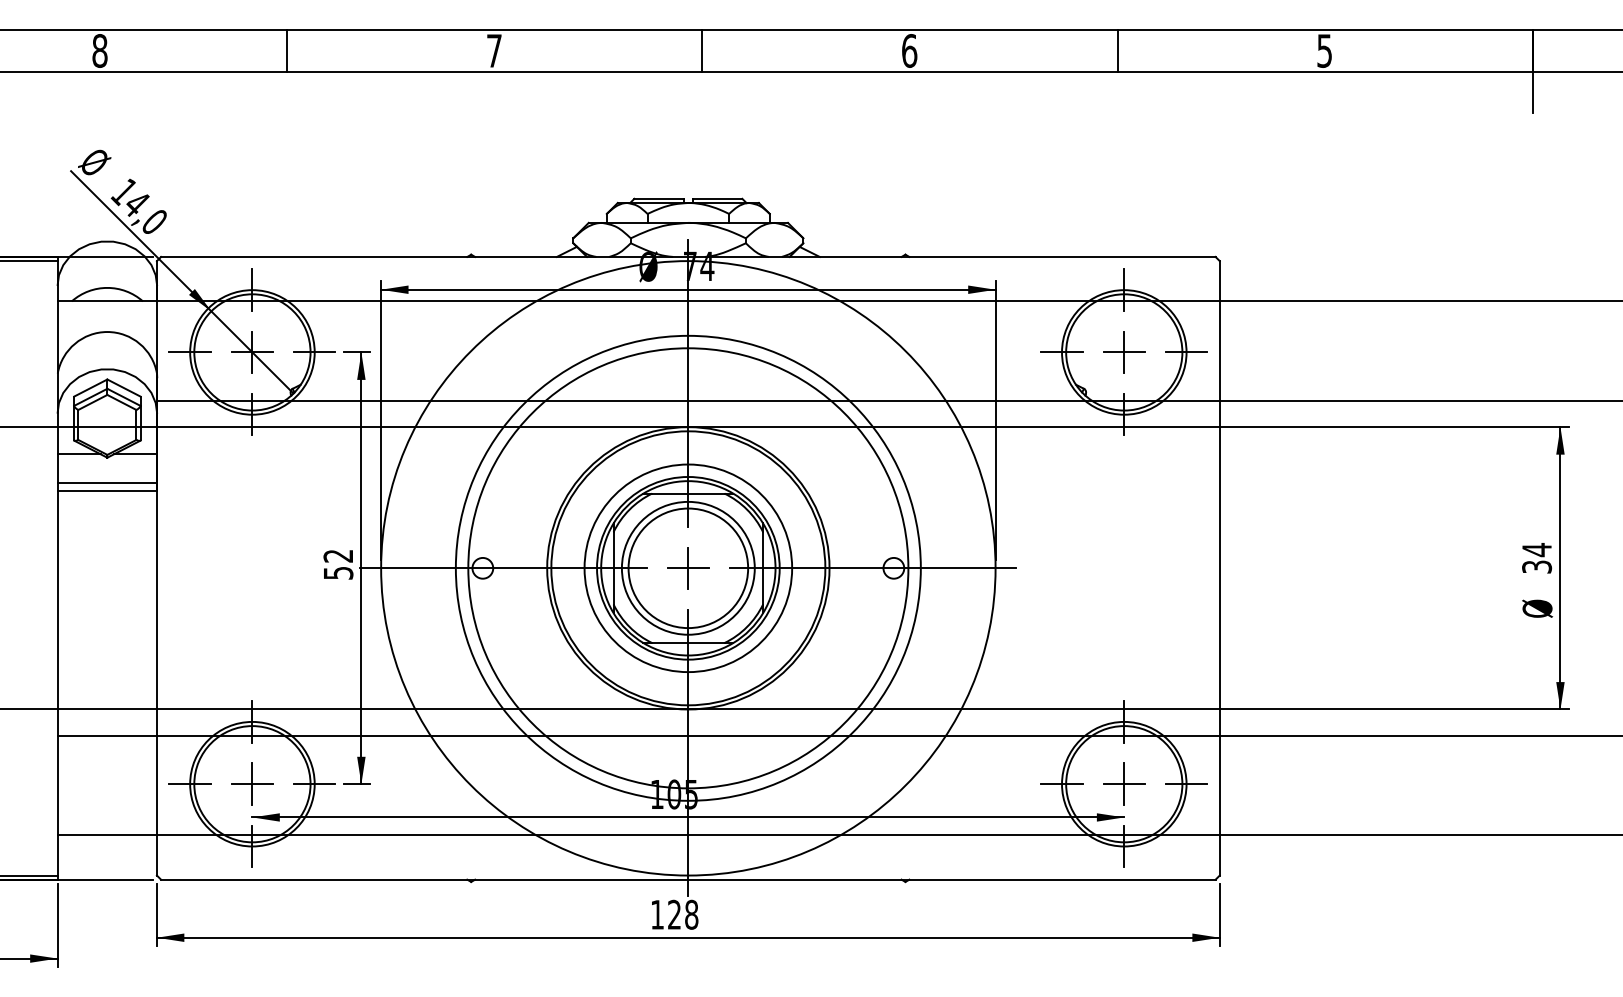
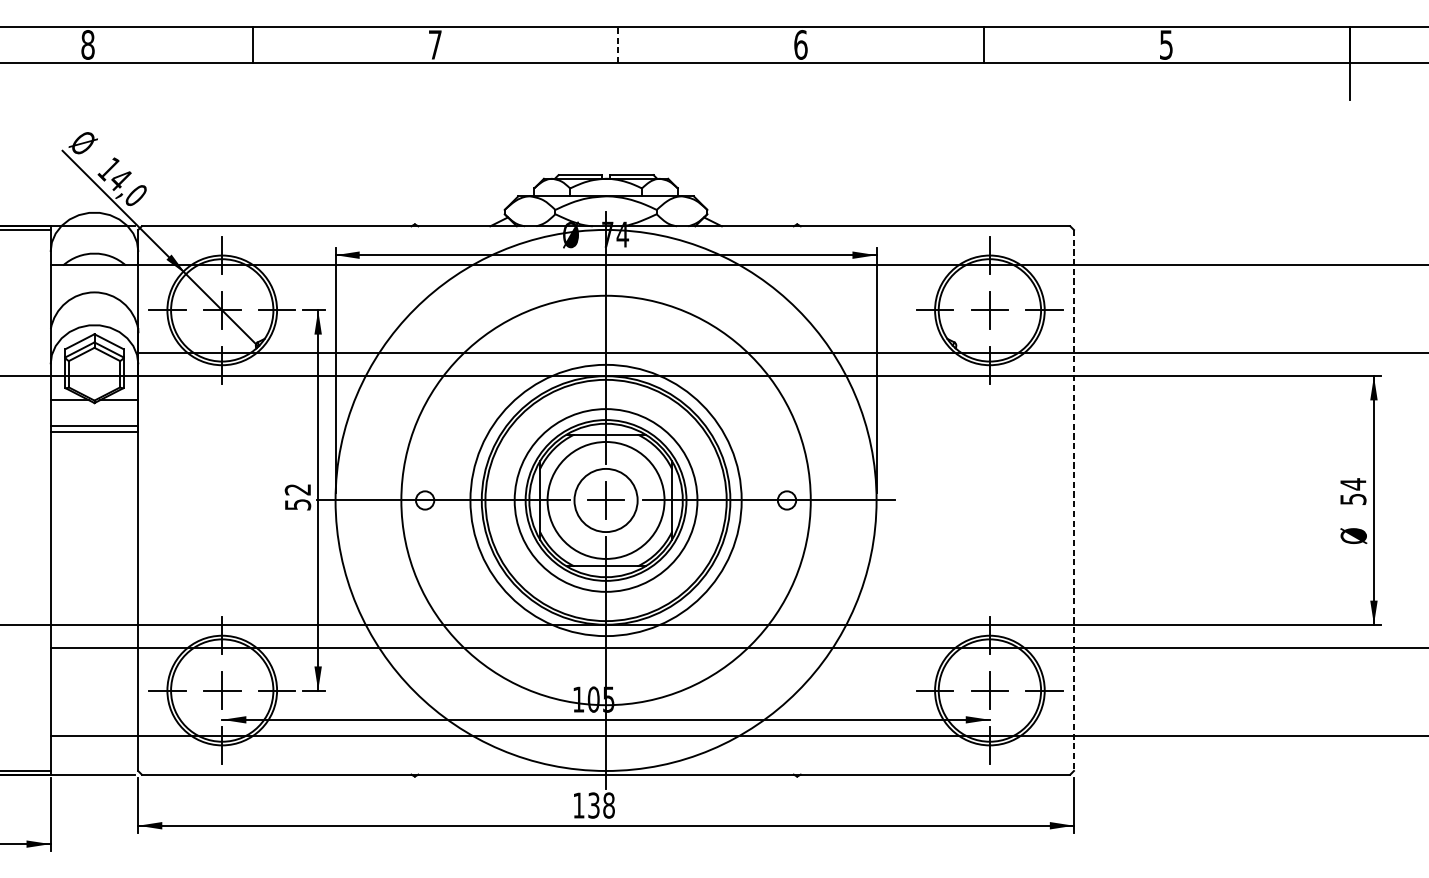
line: (702, 50) -> (618, 44), solid -> dashed
text: (1536, 566) -> (1352, 498), 34 -> 54
circle: (688, 568) -> (606, 500), size x0.6
circle: (688, 568) -> (606, 500), size x0.7
line: (1219, 568) -> (1073, 500), solid -> dashed
text: (674, 914) -> (593, 805), 128 -> 138

